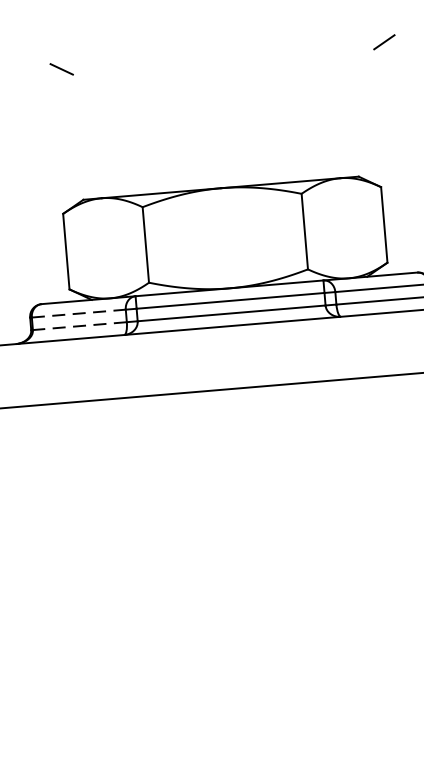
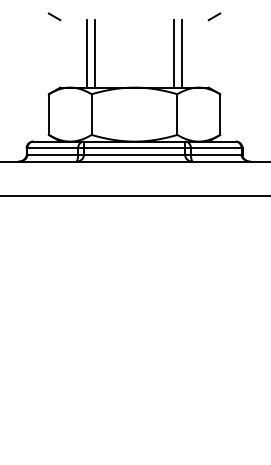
line: (384, 41) -> (214, 16), moved
line: (302, 117) -> (181, 53), added
line: (288, 118) -> (173, 53), added
line: (143, 131) -> (95, 53), added
line: (128, 132) -> (87, 53), added
line: (80, 313) -> (53, 148), dashed -> solid
line: (79, 326) -> (52, 155), dashed -> solid

